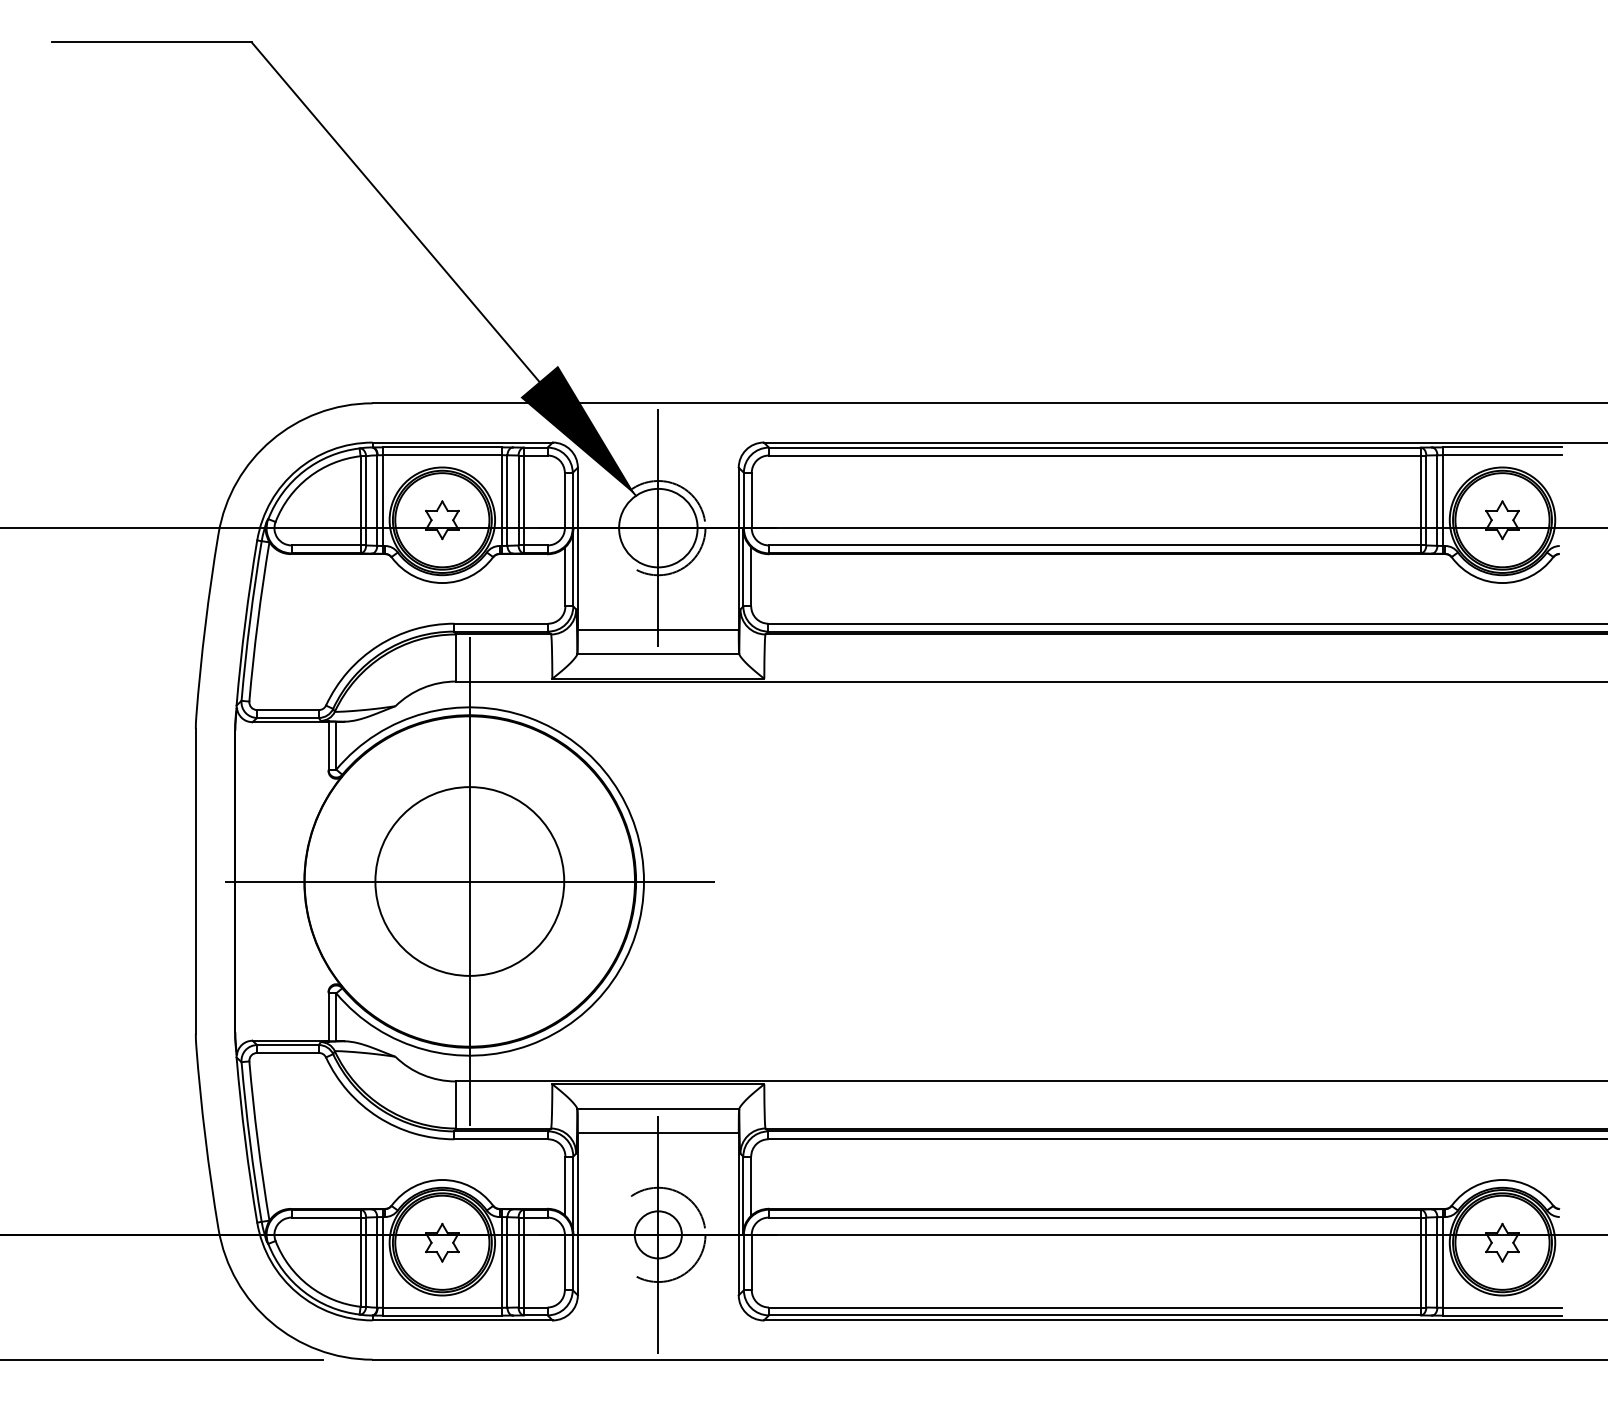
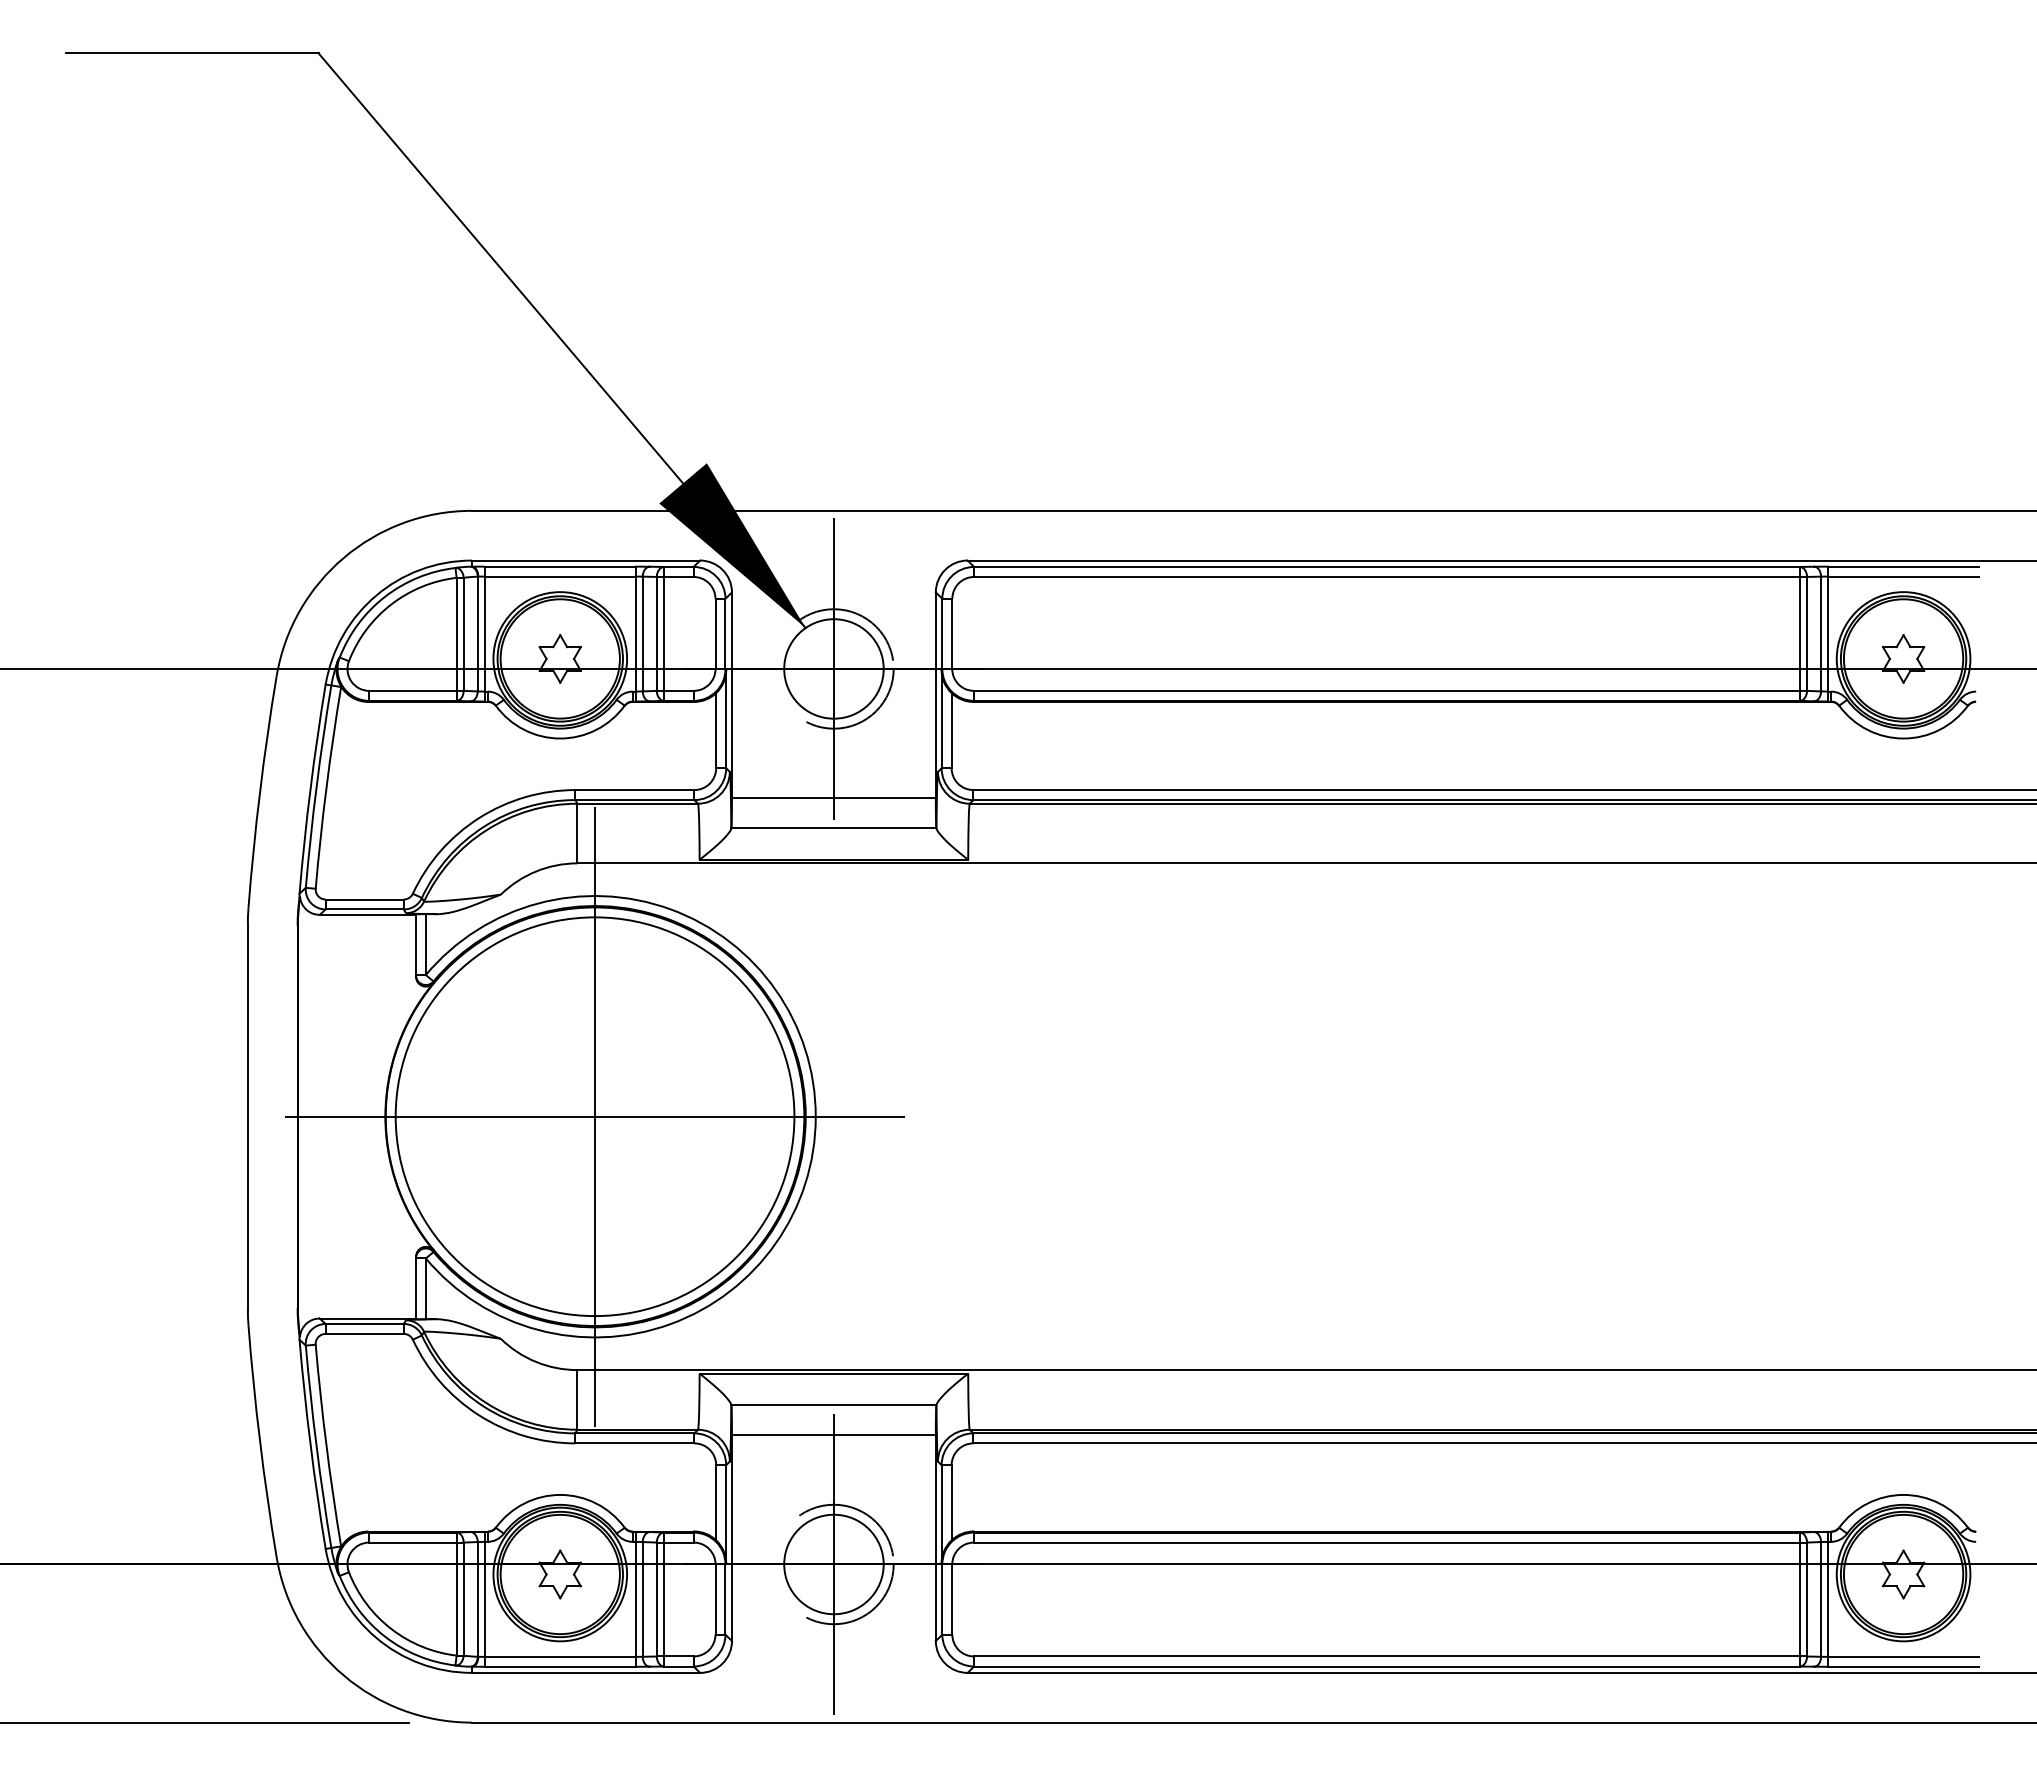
circle: (469, 881) -> (594, 1116), size x1.67
circle: (657, 1234) -> (833, 1564), size x1.67

